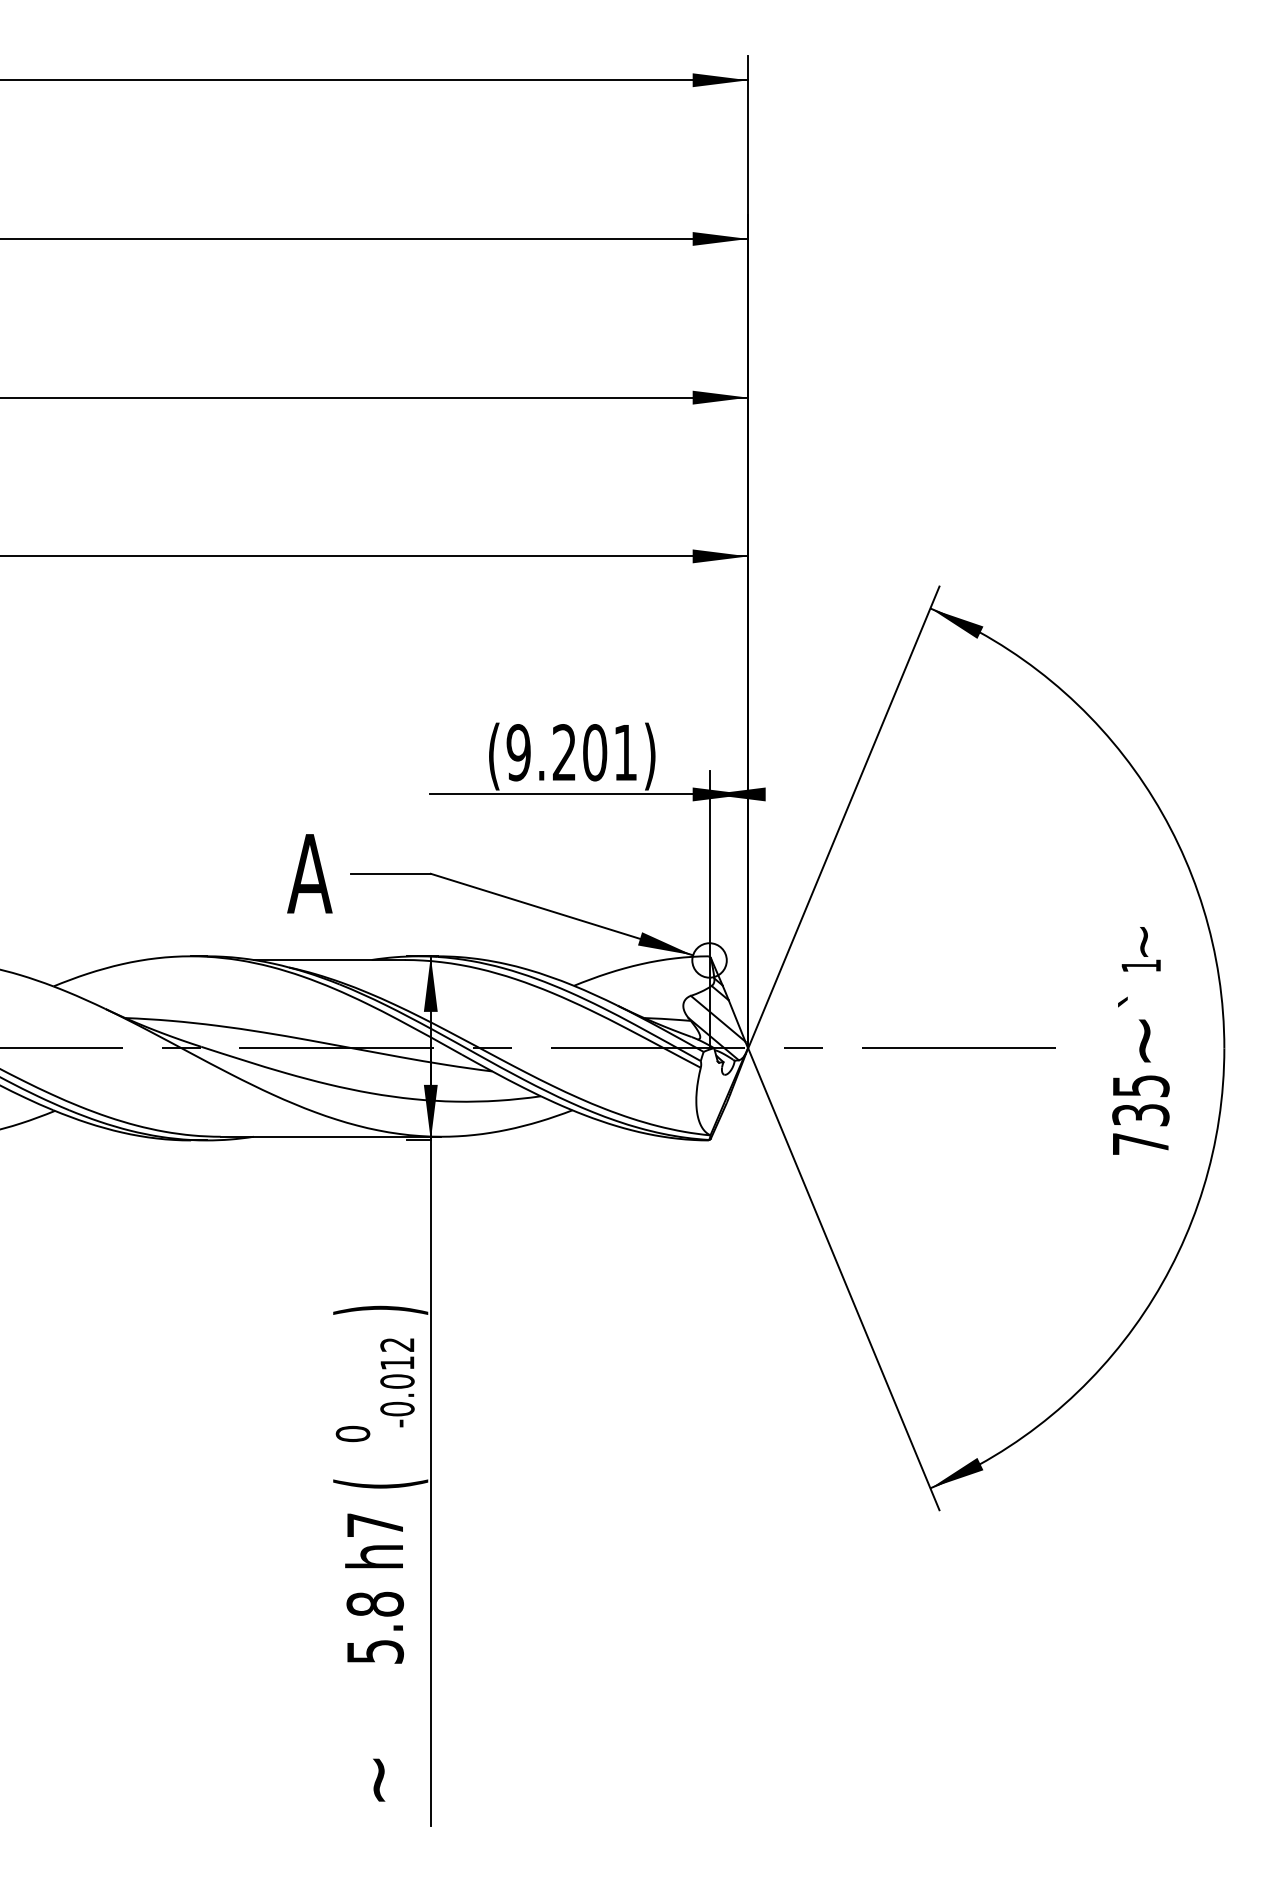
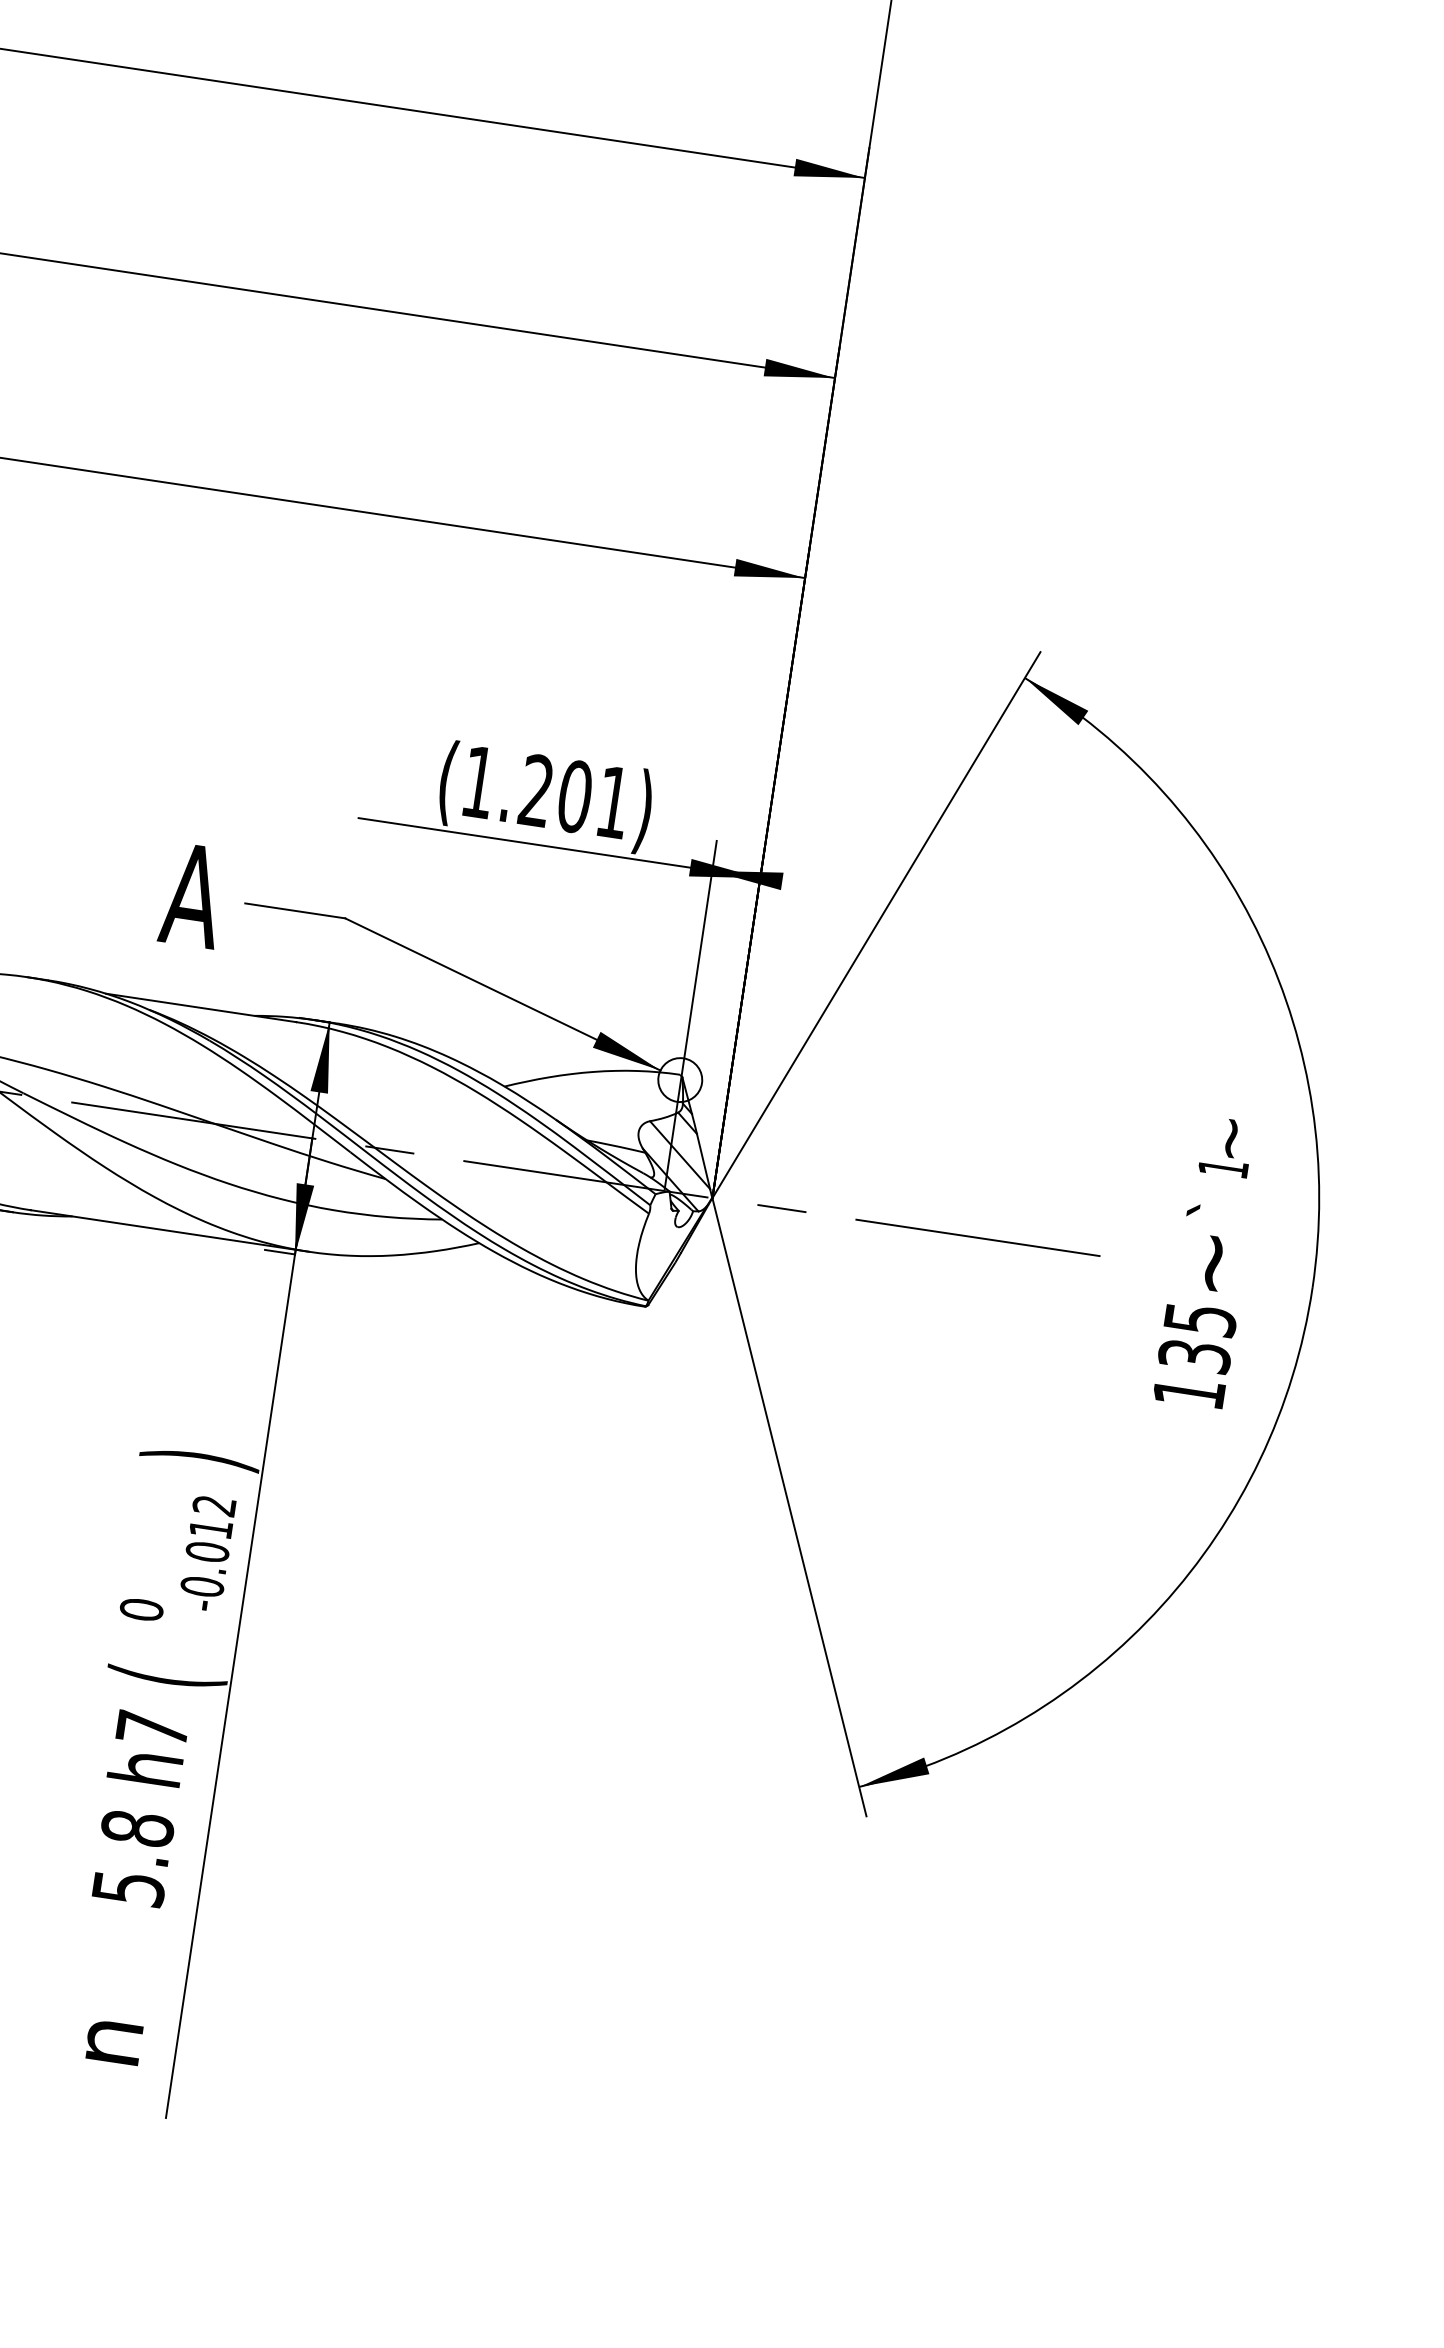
text: (518, 752) -> (478, 781), (9.201) -> (1.201)
text: (1140, 1143) -> (1188, 1391), 735 -> 135
text: (381, 1779) -> (112, 2050), ~ -> n

